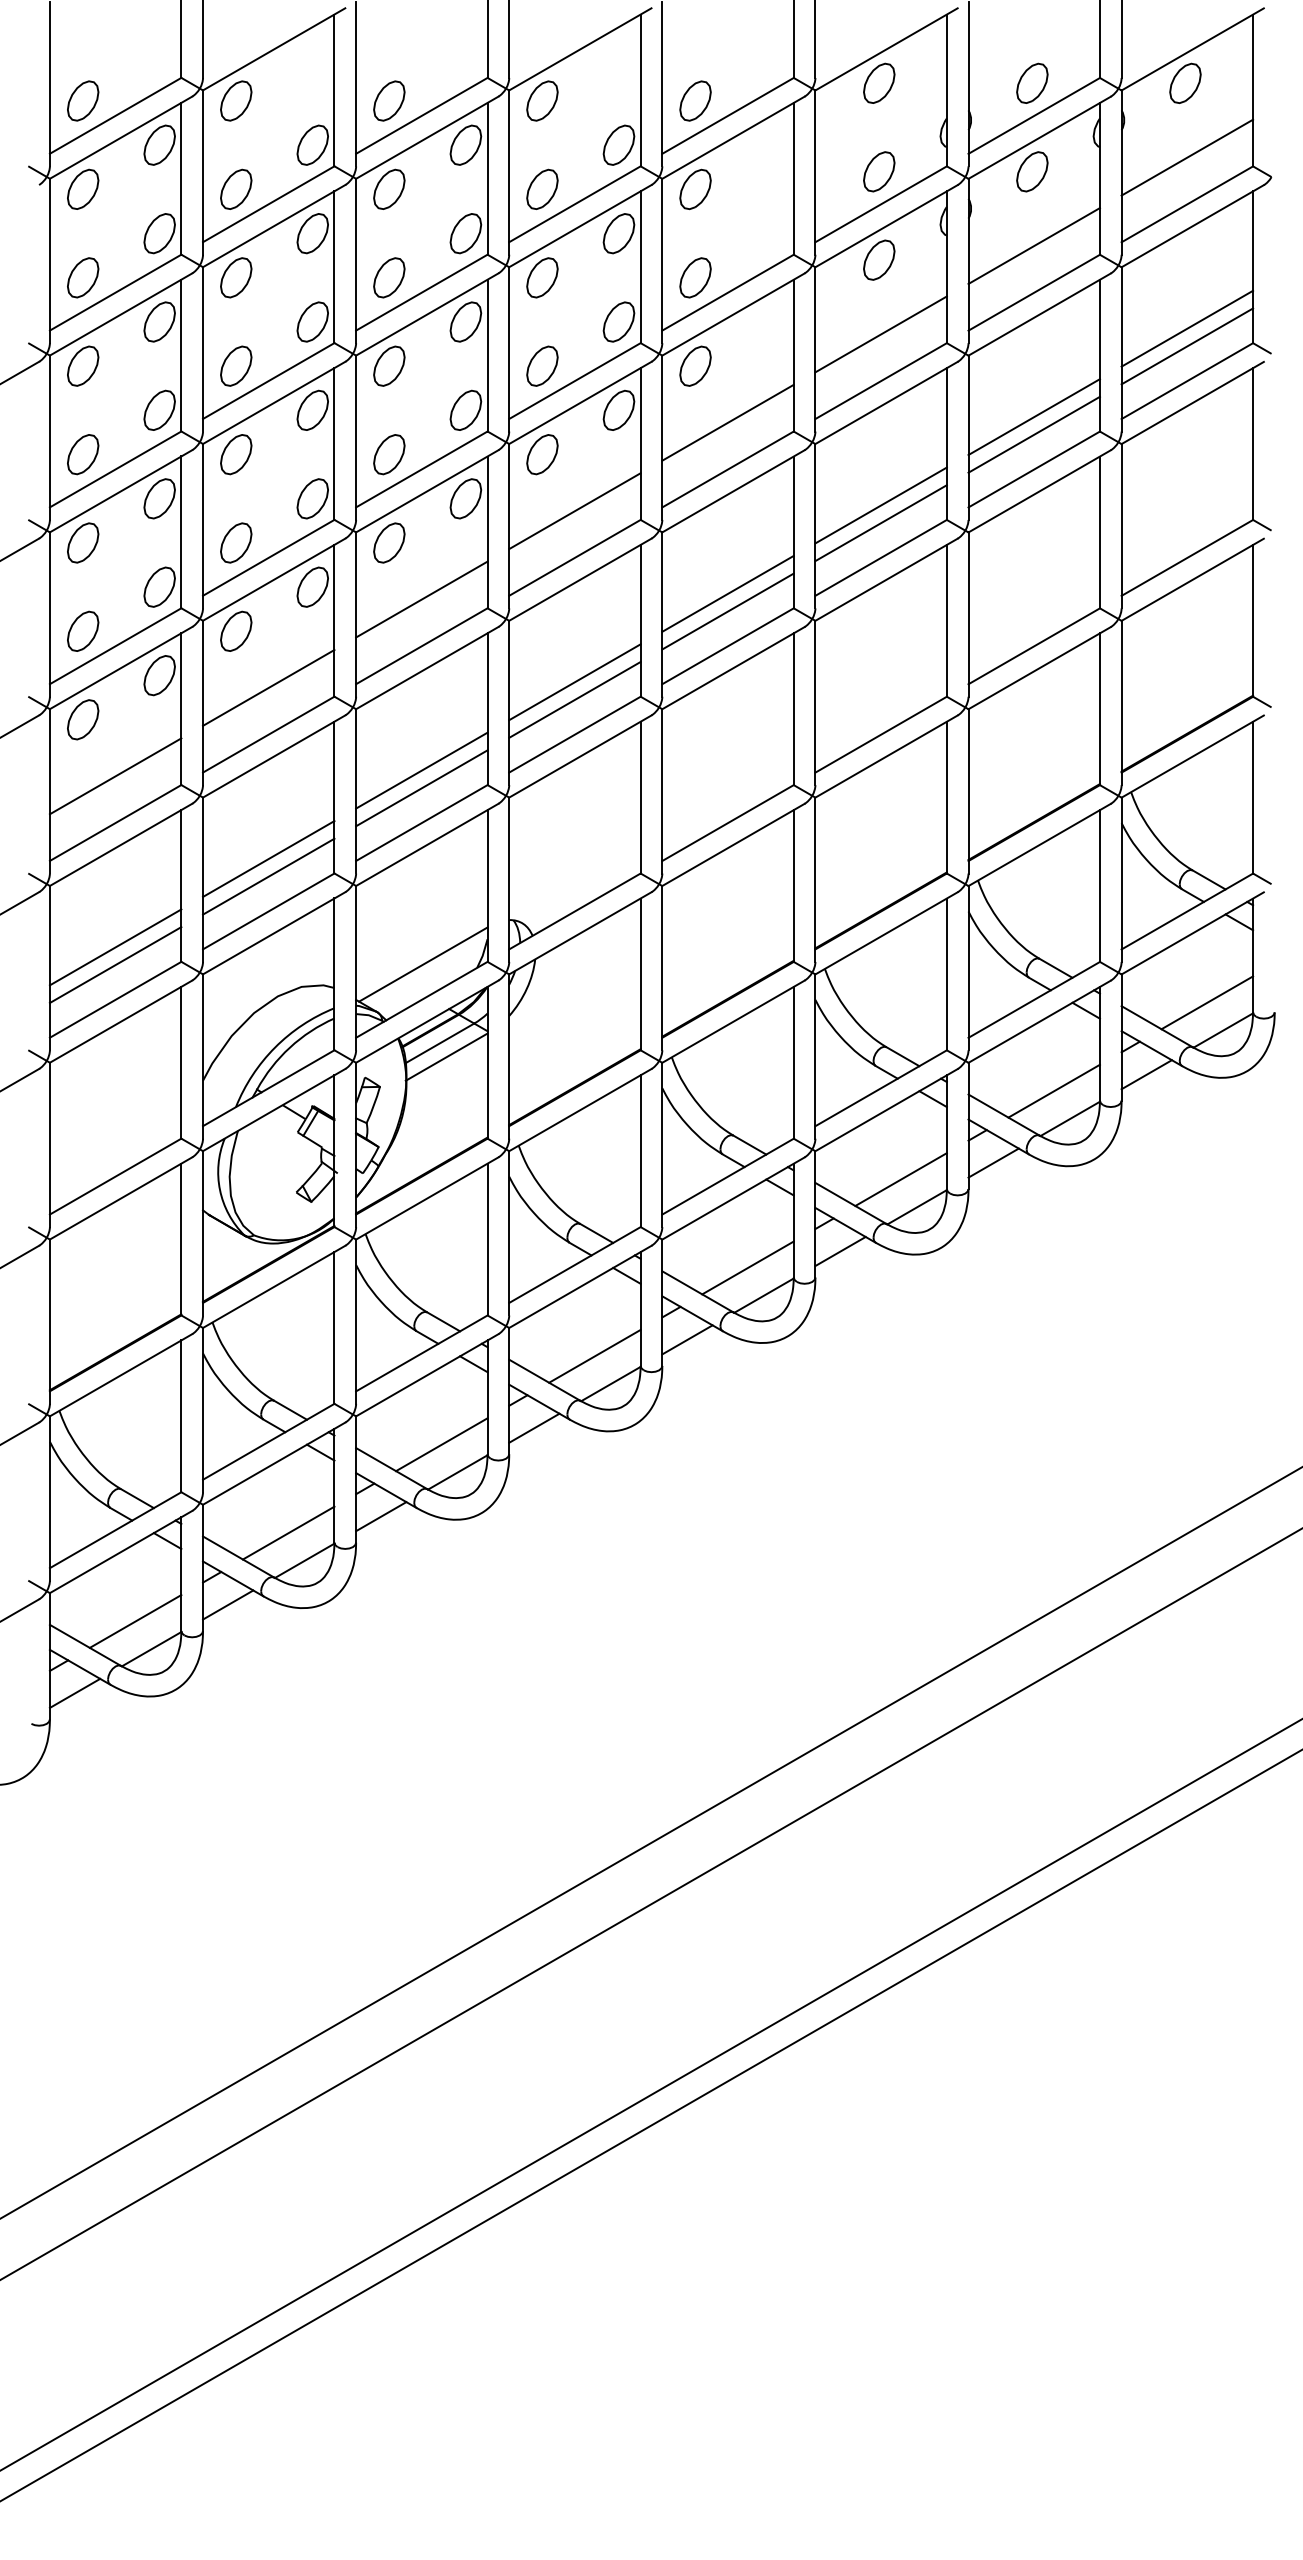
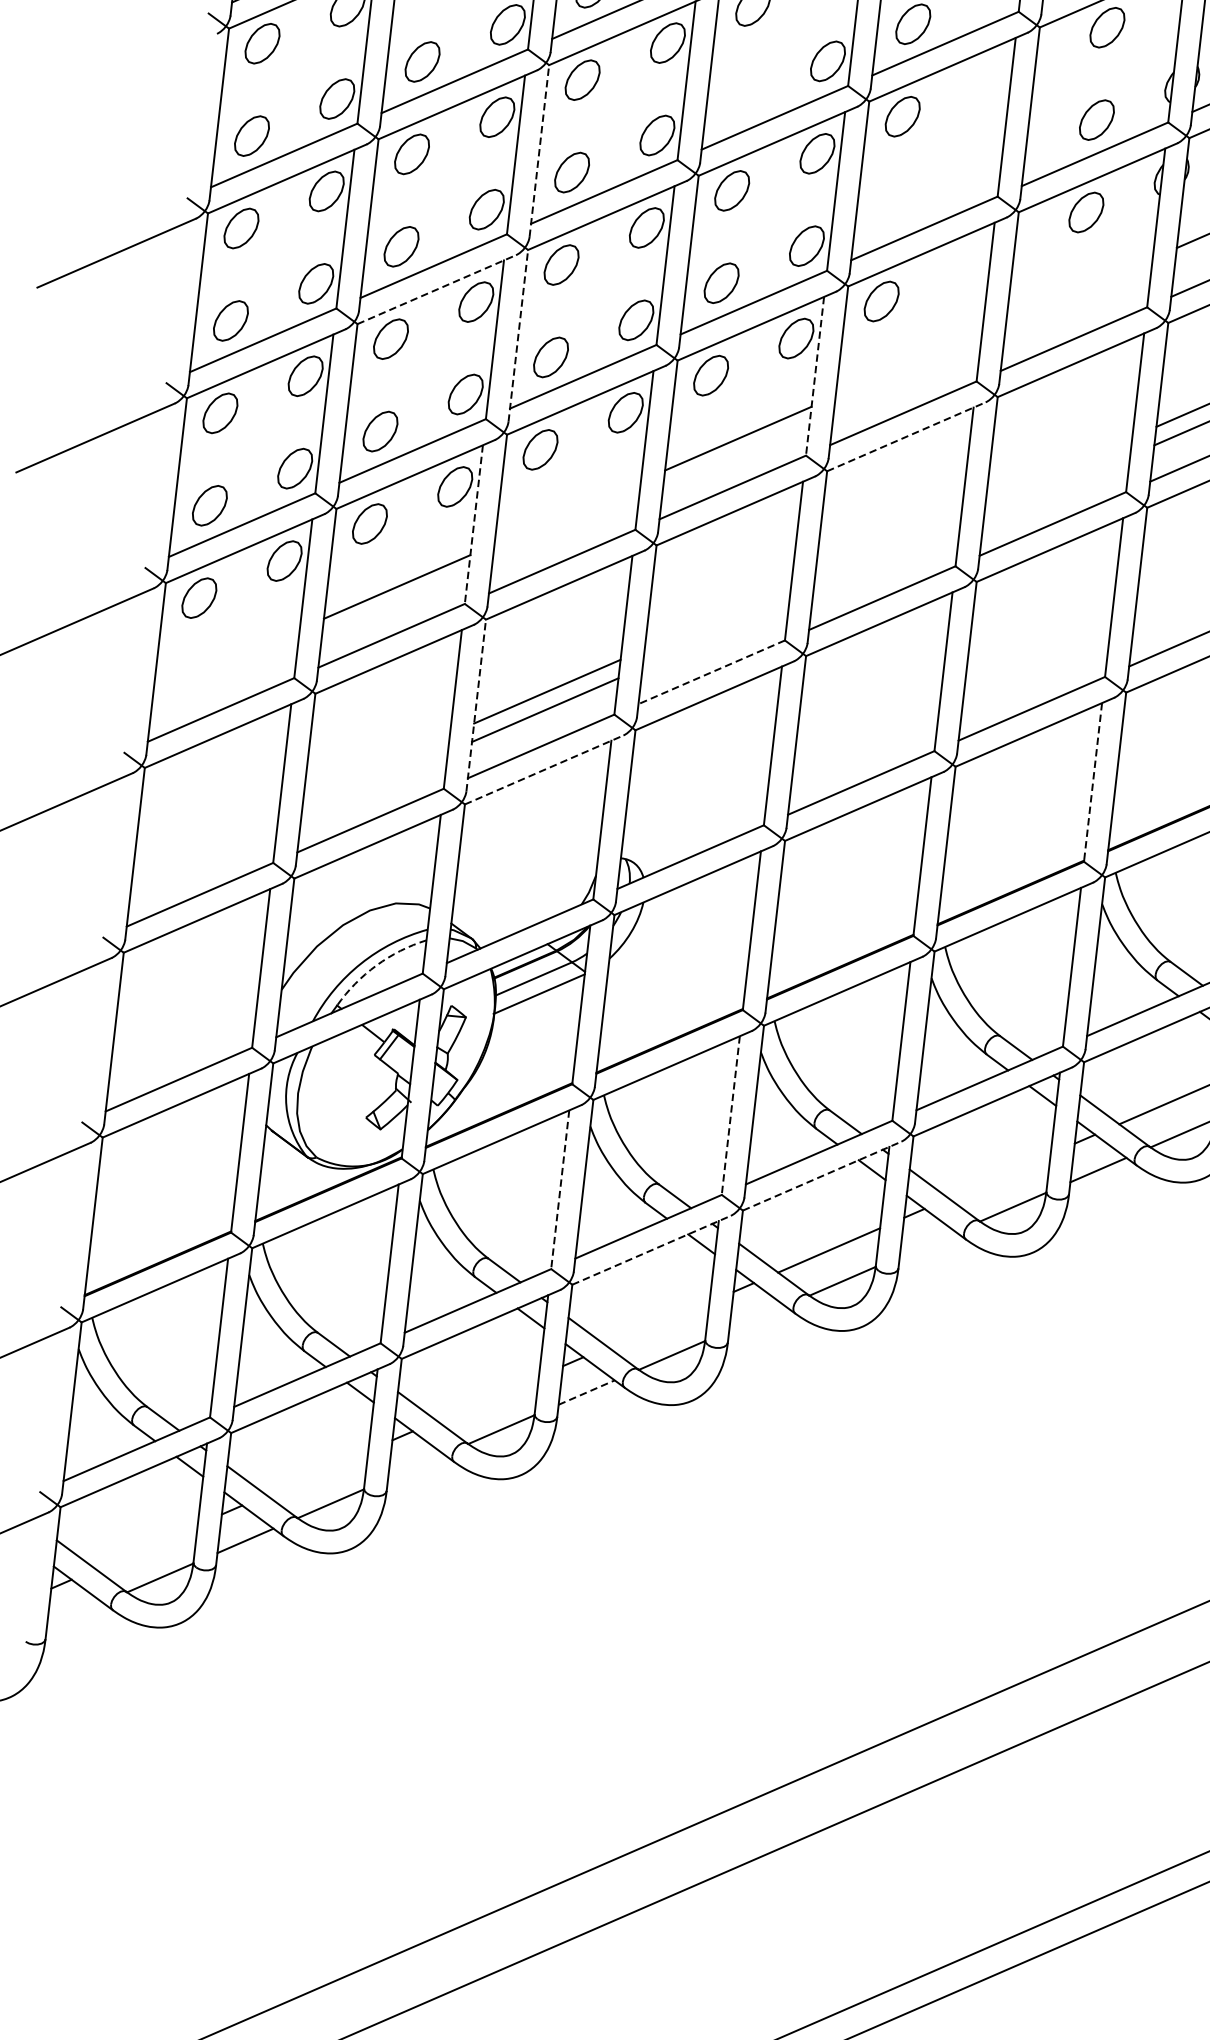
part: (542, 188) -> (742, 97), removed
line: (356, 260) -> (539, 150), solid -> dashed
part: (695, 277) -> (892, 208), removed
line: (880, 334) -> (1078, 290), removed
line: (274, 402) -> (437, 289), solid -> dashed
line: (727, 422) -> (908, 364), removed
line: (356, 437) -> (518, 335), solid -> dashed
line: (640, 444) -> (814, 376), solid -> dashed
line: (733, 491) -> (906, 436), solid -> dashed
line: (880, 505) -> (1058, 469), removed
line: (880, 523) -> (1056, 487), removed
line: (727, 593) -> (888, 542), removed
line: (421, 599) -> (567, 512), removed
line: (727, 611) -> (885, 561), removed
line: (334, 620) -> (473, 524), solid -> dashed
line: (574, 682) -> (717, 617), removed
line: (574, 699) -> (715, 635), removed
line: (574, 734) -> (711, 672), solid -> dashed
line: (115, 776) -> (226, 661), removed
line: (356, 790) -> (476, 704), solid -> dashed
line: (946, 797) -> (1092, 782), solid -> dashed
line: (427, 844) -> (544, 769), solid -> dashed
line: (268, 858) -> (376, 765), removed
line: (268, 876) -> (374, 784), removed
line: (115, 947) -> (206, 840), removed
line: (423, 964) -> (526, 894), removed
line: (115, 965) -> (203, 858), removed
arc: (289, 1047) -> (376, 965), solid -> dashed
line: (640, 1151) -> (730, 1115), solid -> dashed
line: (900, 1179) -> (999, 1176), removed
line: (733, 1198) -> (822, 1176), solid -> dashed
line: (487, 1239) -> (560, 1189), solid -> dashed
line: (840, 1251) -> (927, 1244), removed
line: (580, 1286) -> (651, 1249), solid -> dashed
line: (687, 1339) -> (757, 1318), removed
line: (594, 1355) -> (658, 1323), removed
line: (534, 1428) -> (586, 1392), solid -> dashed
line: (441, 1444) -> (487, 1398), removed
line: (381, 1516) -> (416, 1466), removed
line: (288, 1532) -> (317, 1472), removed
line: (135, 1621) -> (146, 1547), removed
line: (74, 1692) -> (74, 1614), removed

